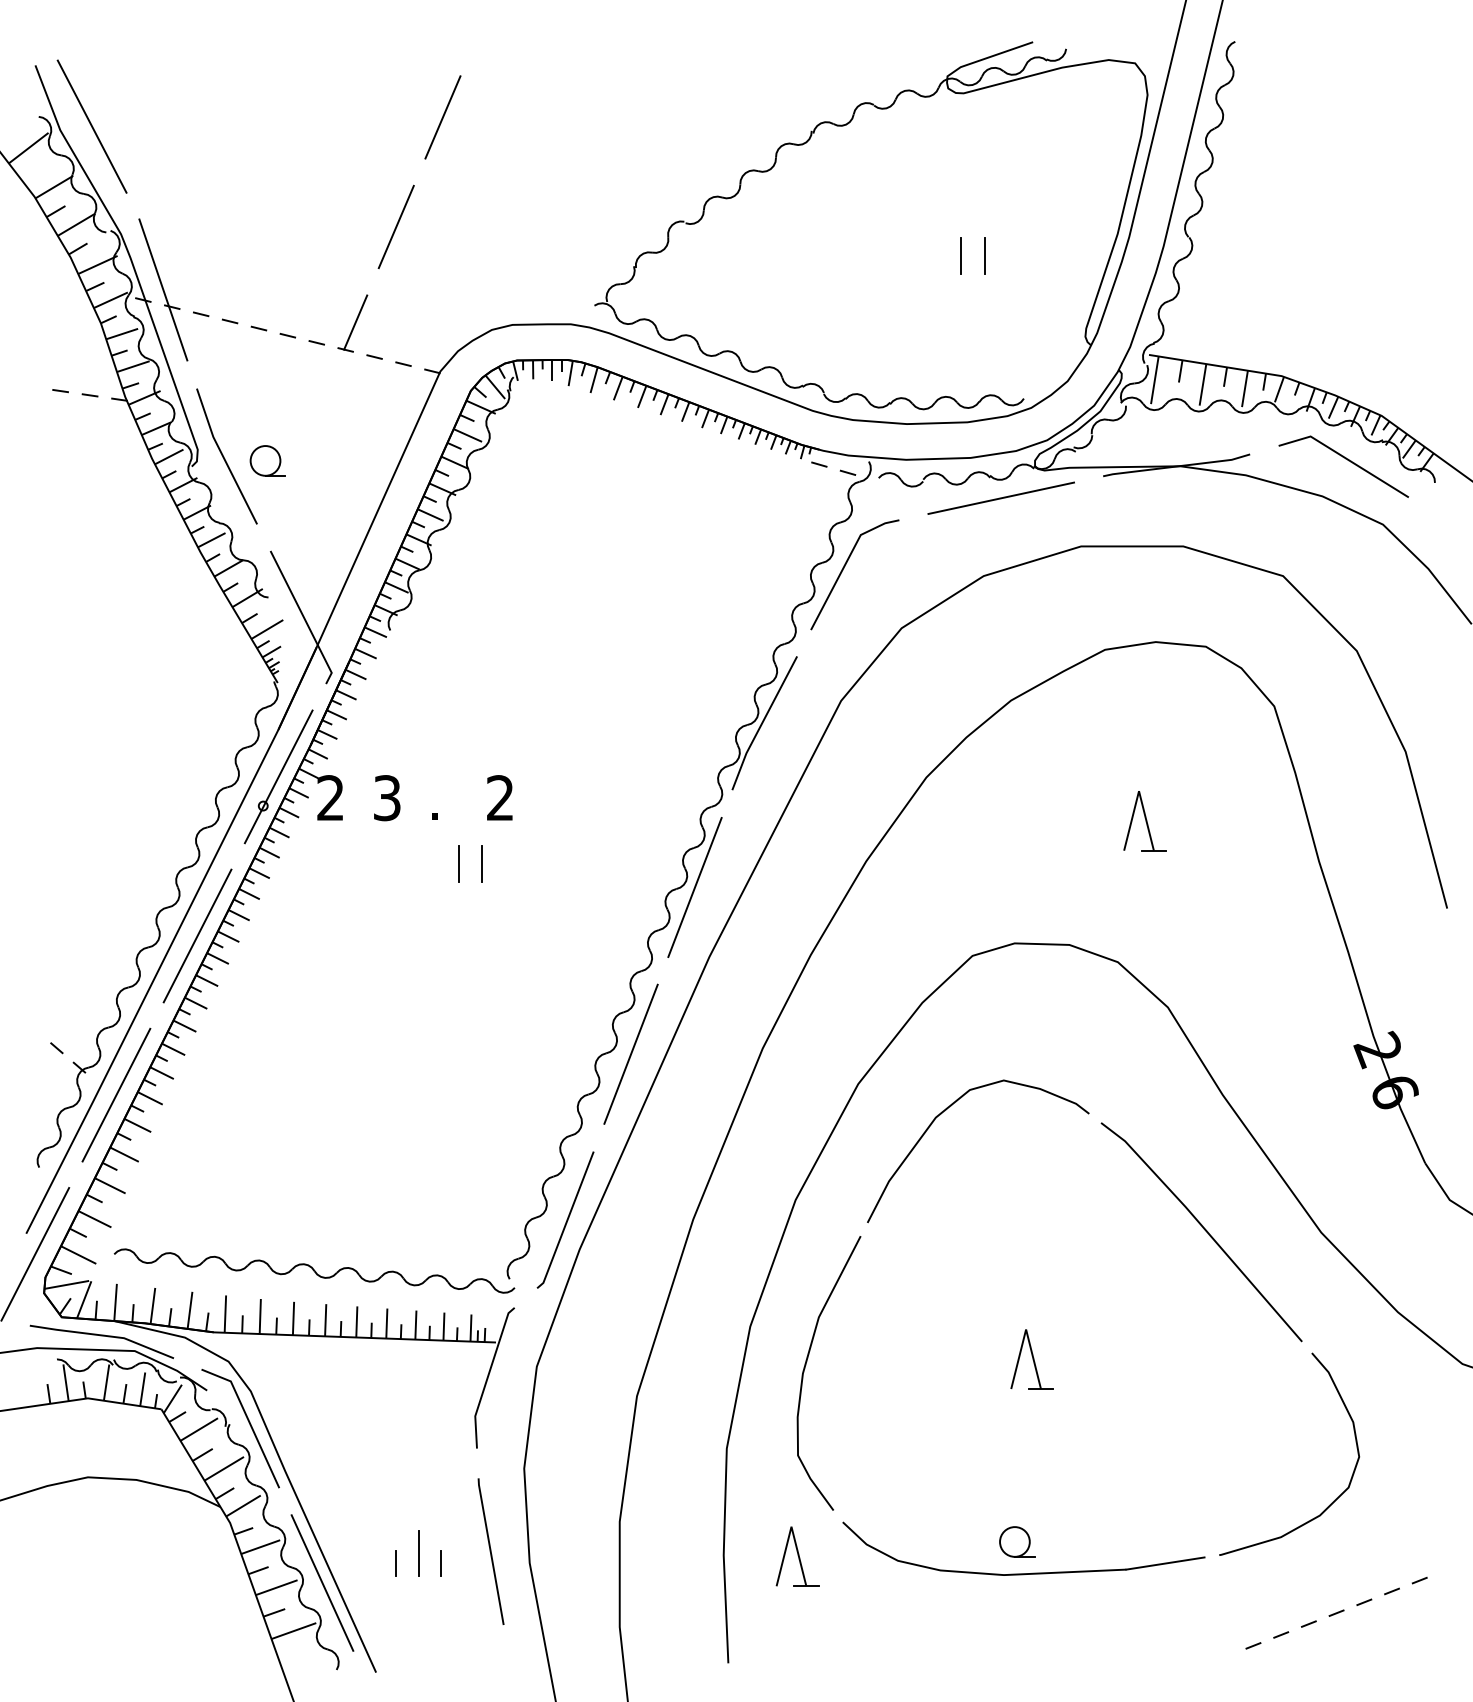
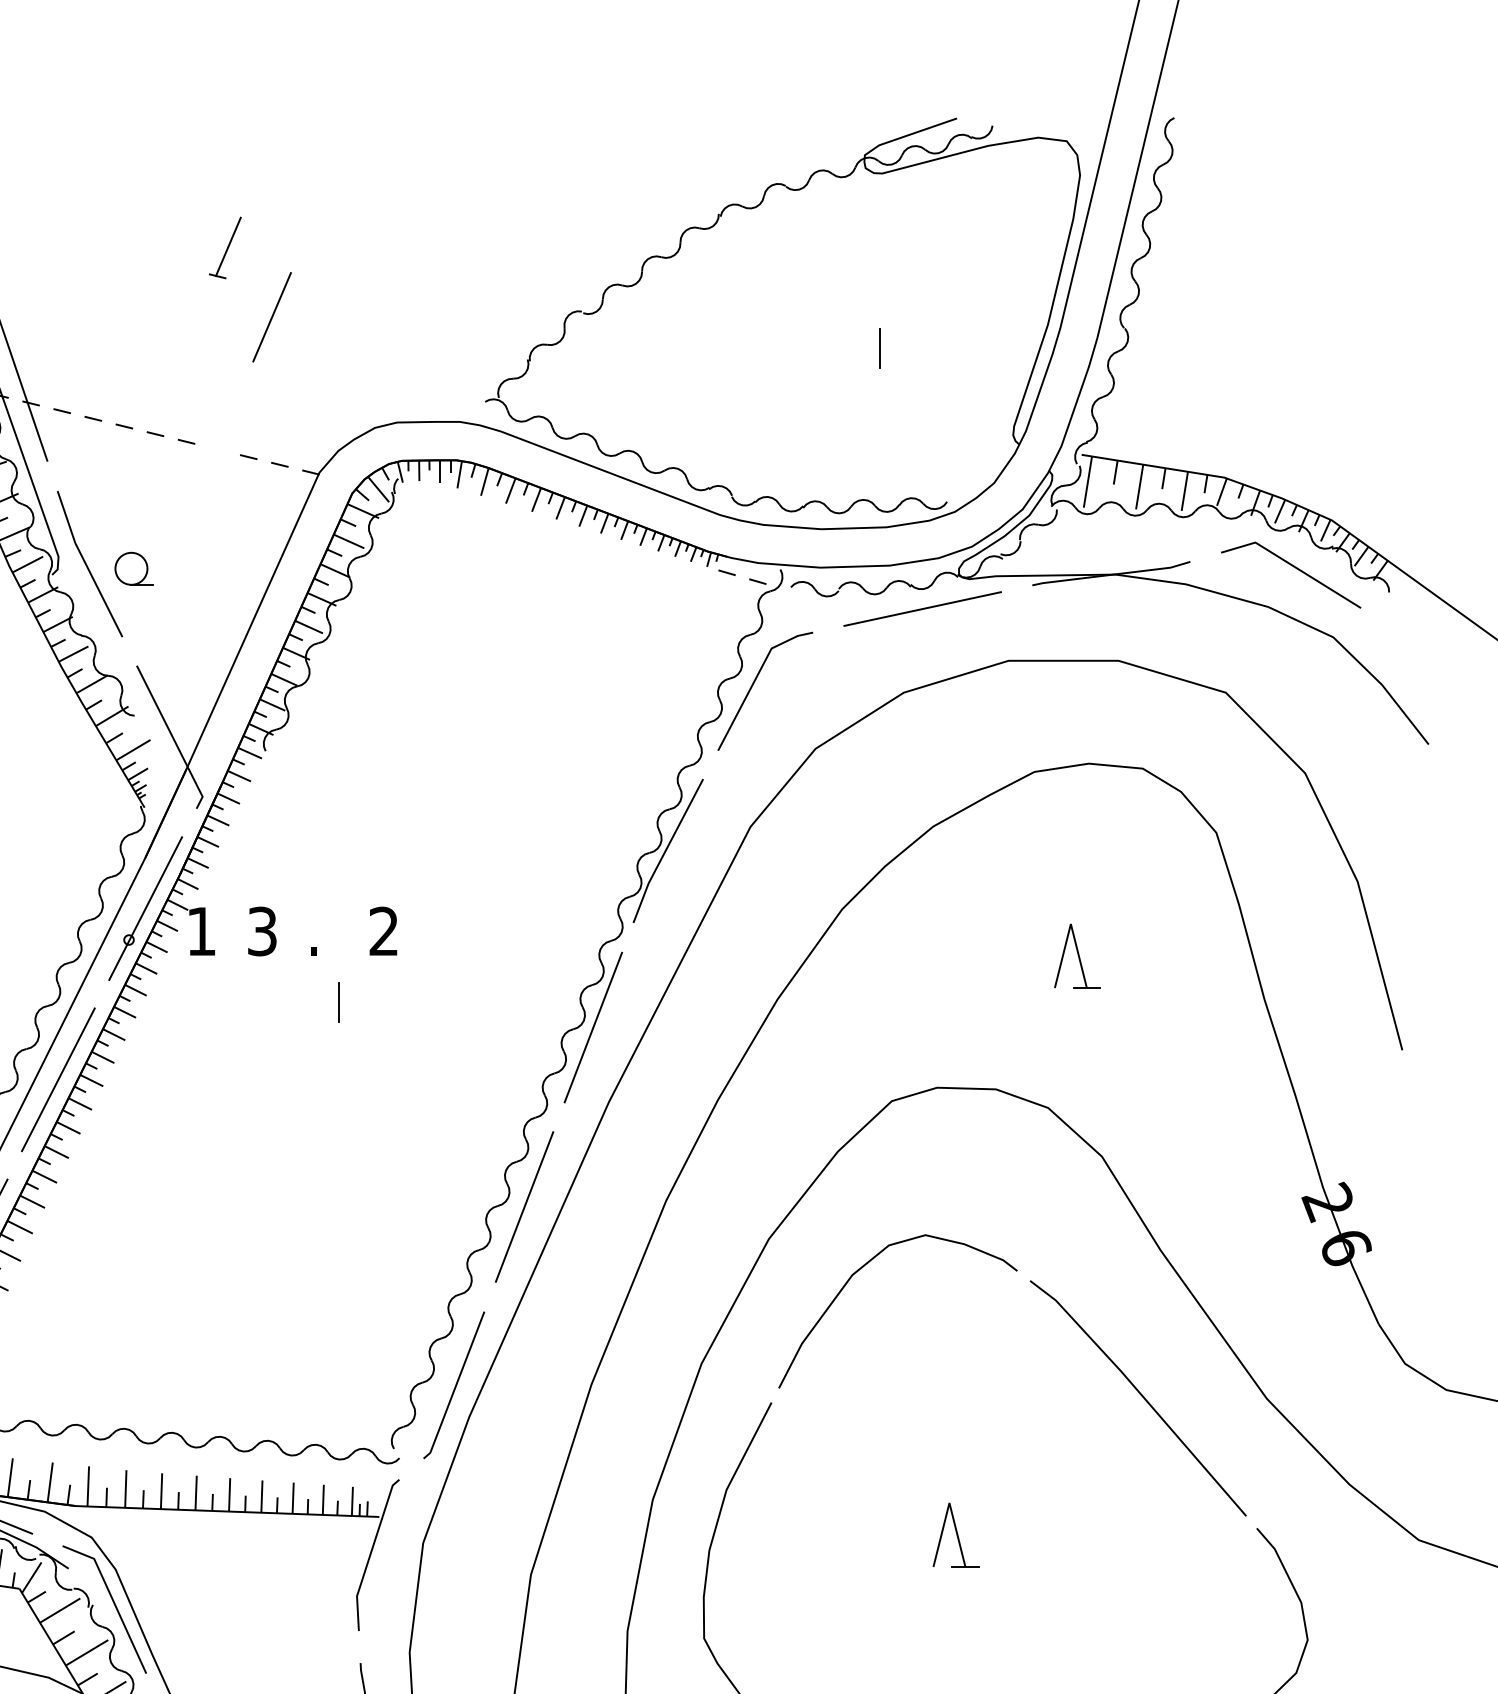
line: (442, 117) -> (321, 199), removed
line: (984, 255) -> (904, 347), removed
part: (352, 323) -> (224, 247), moved
text: (330, 797) -> (201, 930), 2 -> 1
line: (482, 863) -> (364, 1001), removed

